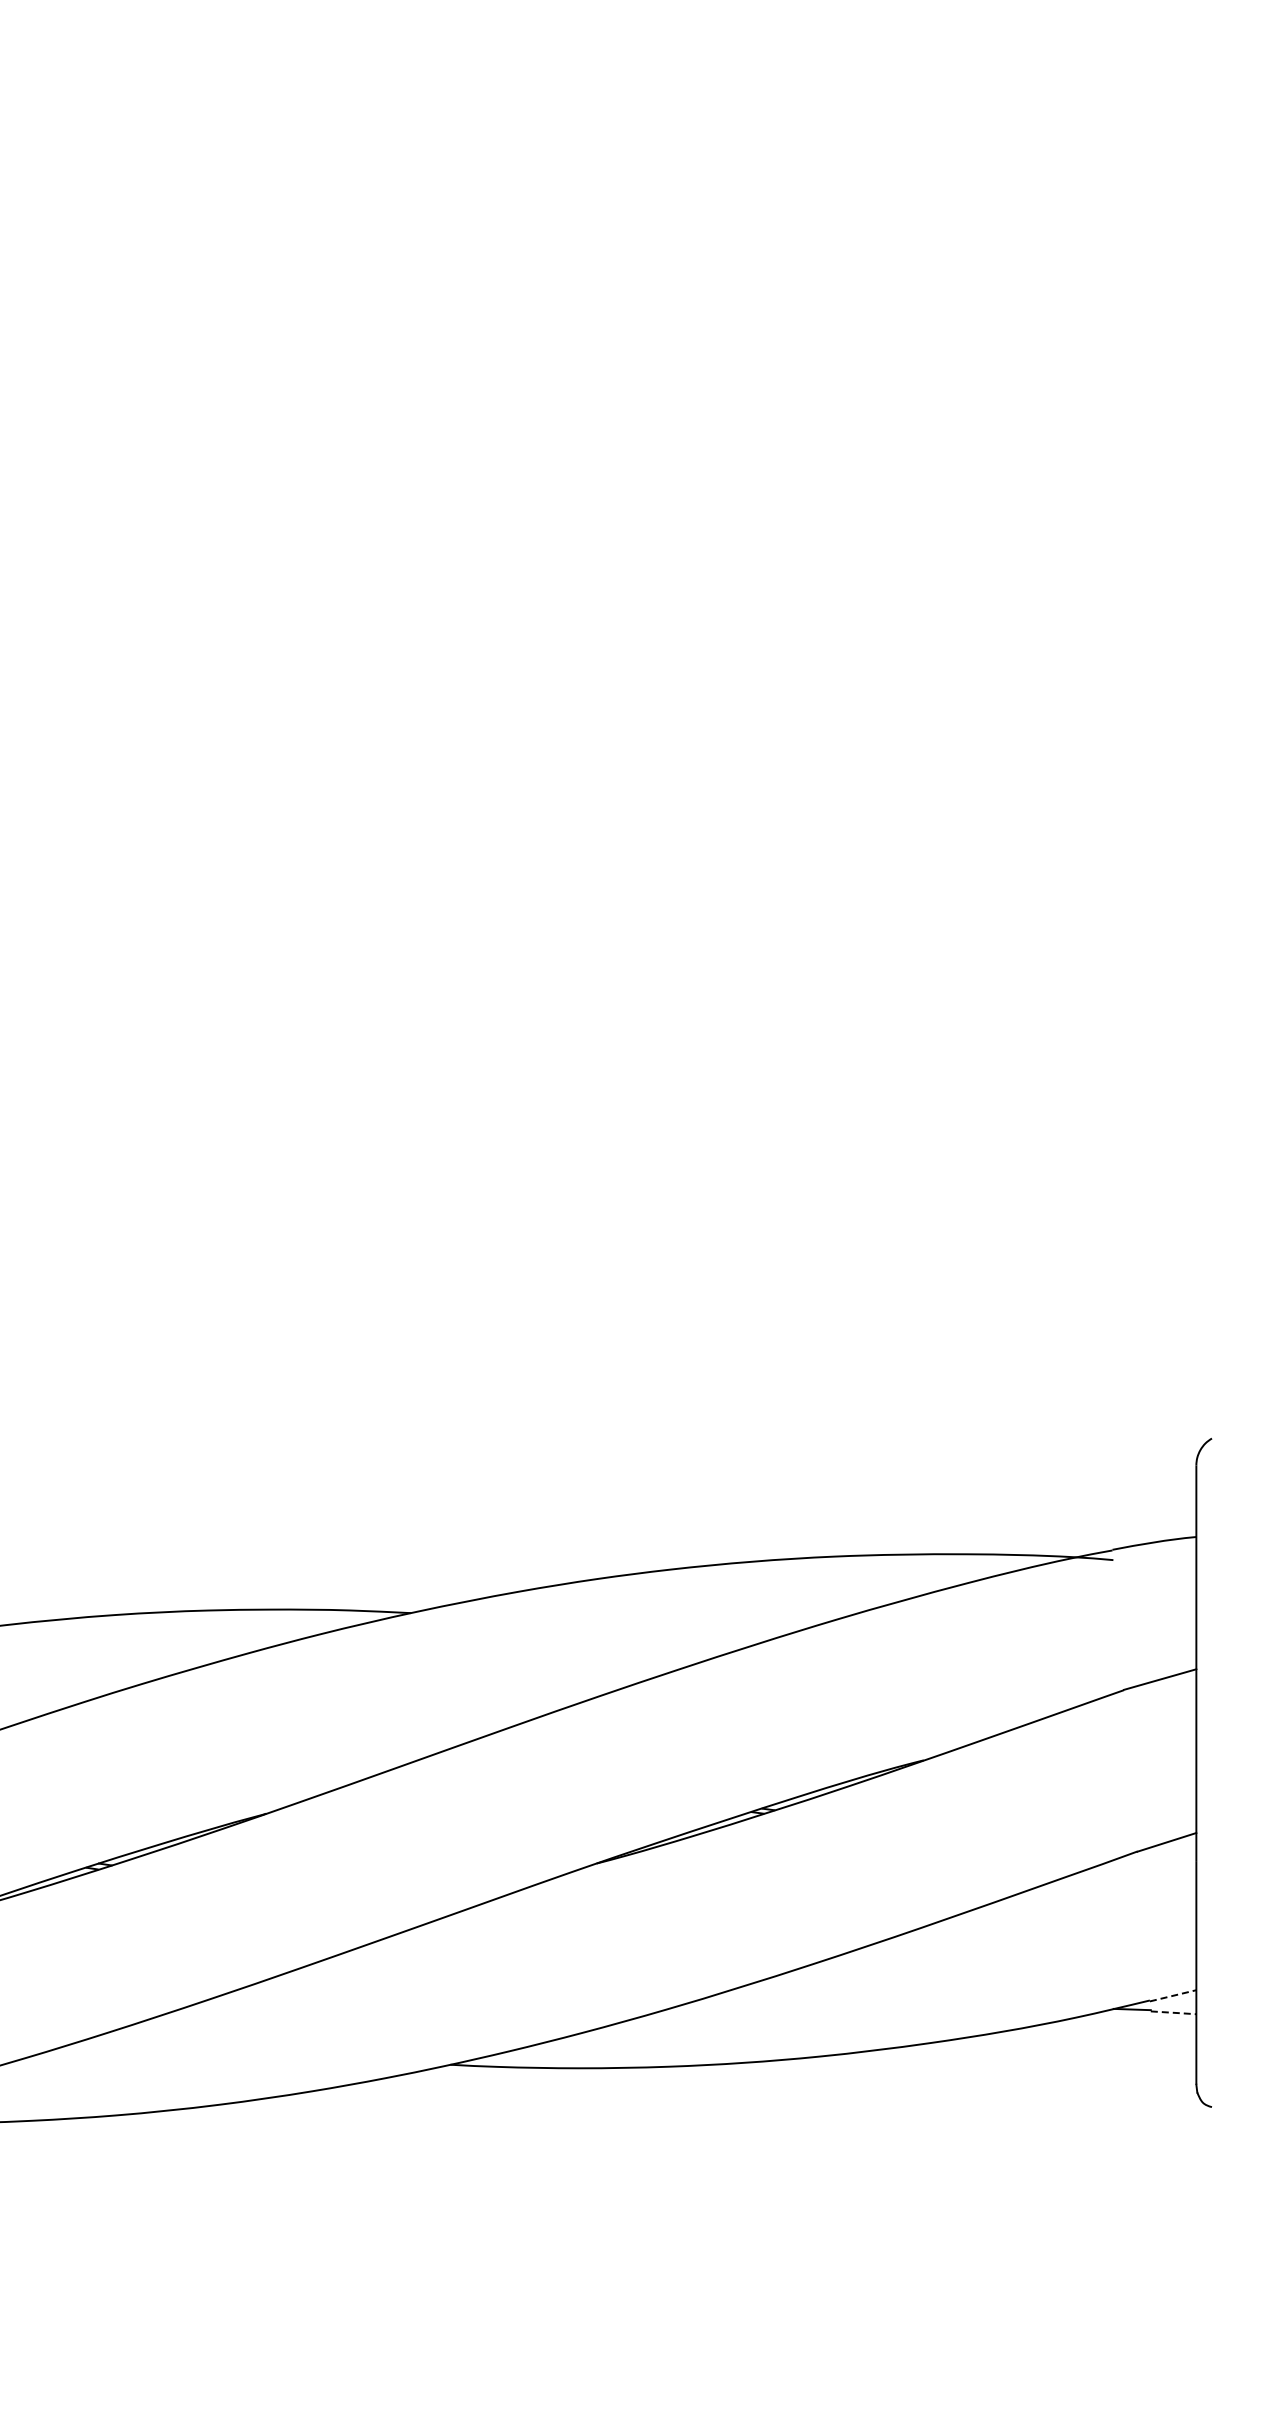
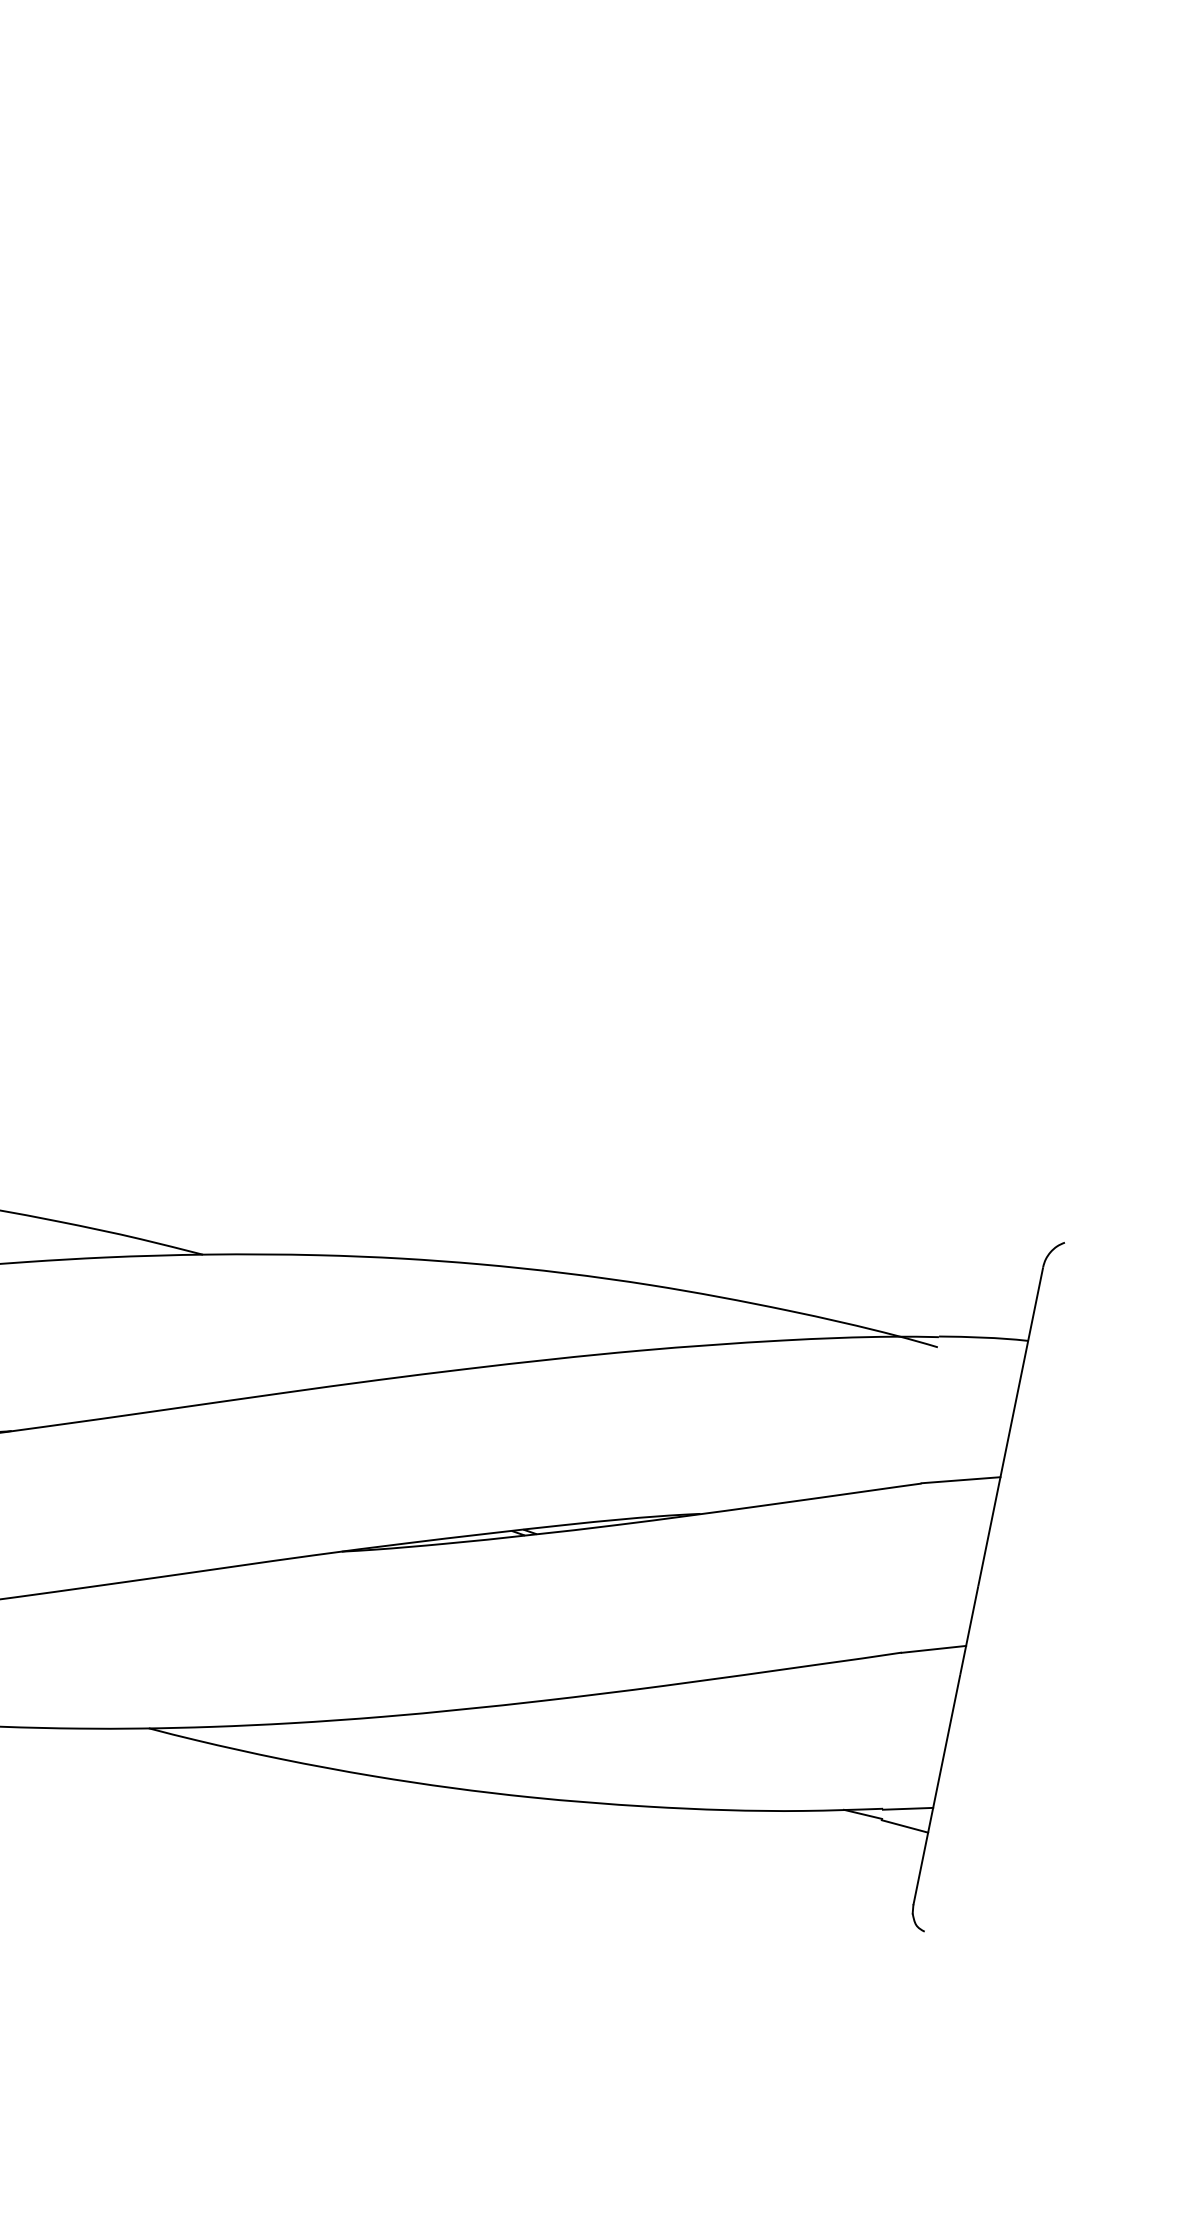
line: (1173, 1995) -> (908, 1808), dashed -> solid
line: (1173, 2012) -> (904, 1826), dashed -> solid

